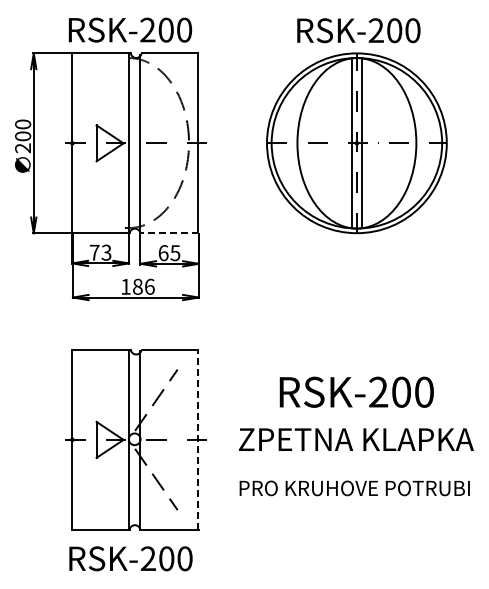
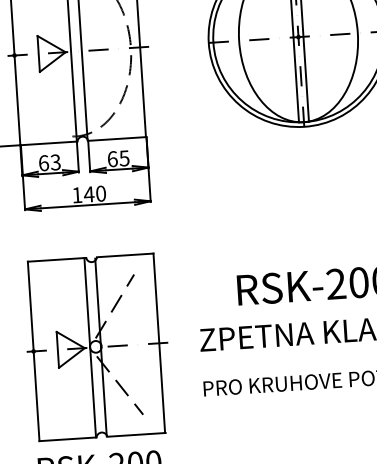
line: (169, 233) -> (117, 139), dashed -> solid
text: (94, 252) -> (43, 163), 73 -> 63
text: (143, 286) -> (94, 193), 186 -> 140
line: (198, 439) -> (159, 342), dashed -> solid

